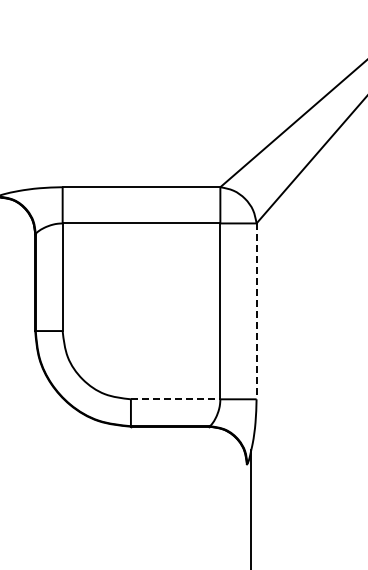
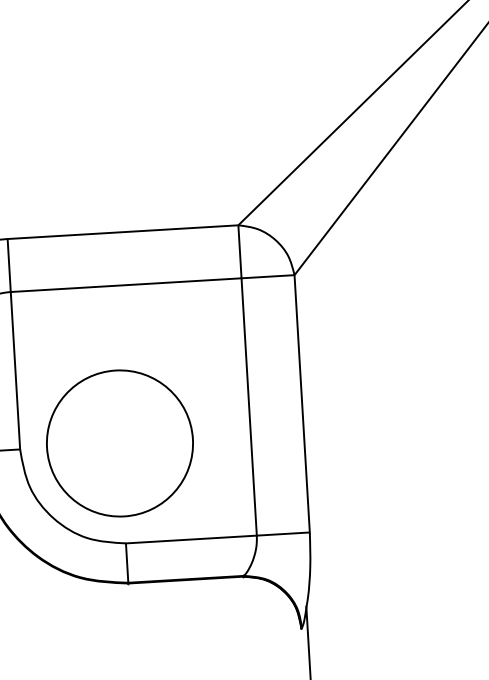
line: (256, 311) -> (302, 404), dashed -> solid
circle: (130, 330) -> (119, 442), added
line: (175, 399) -> (191, 539), dashed -> solid

